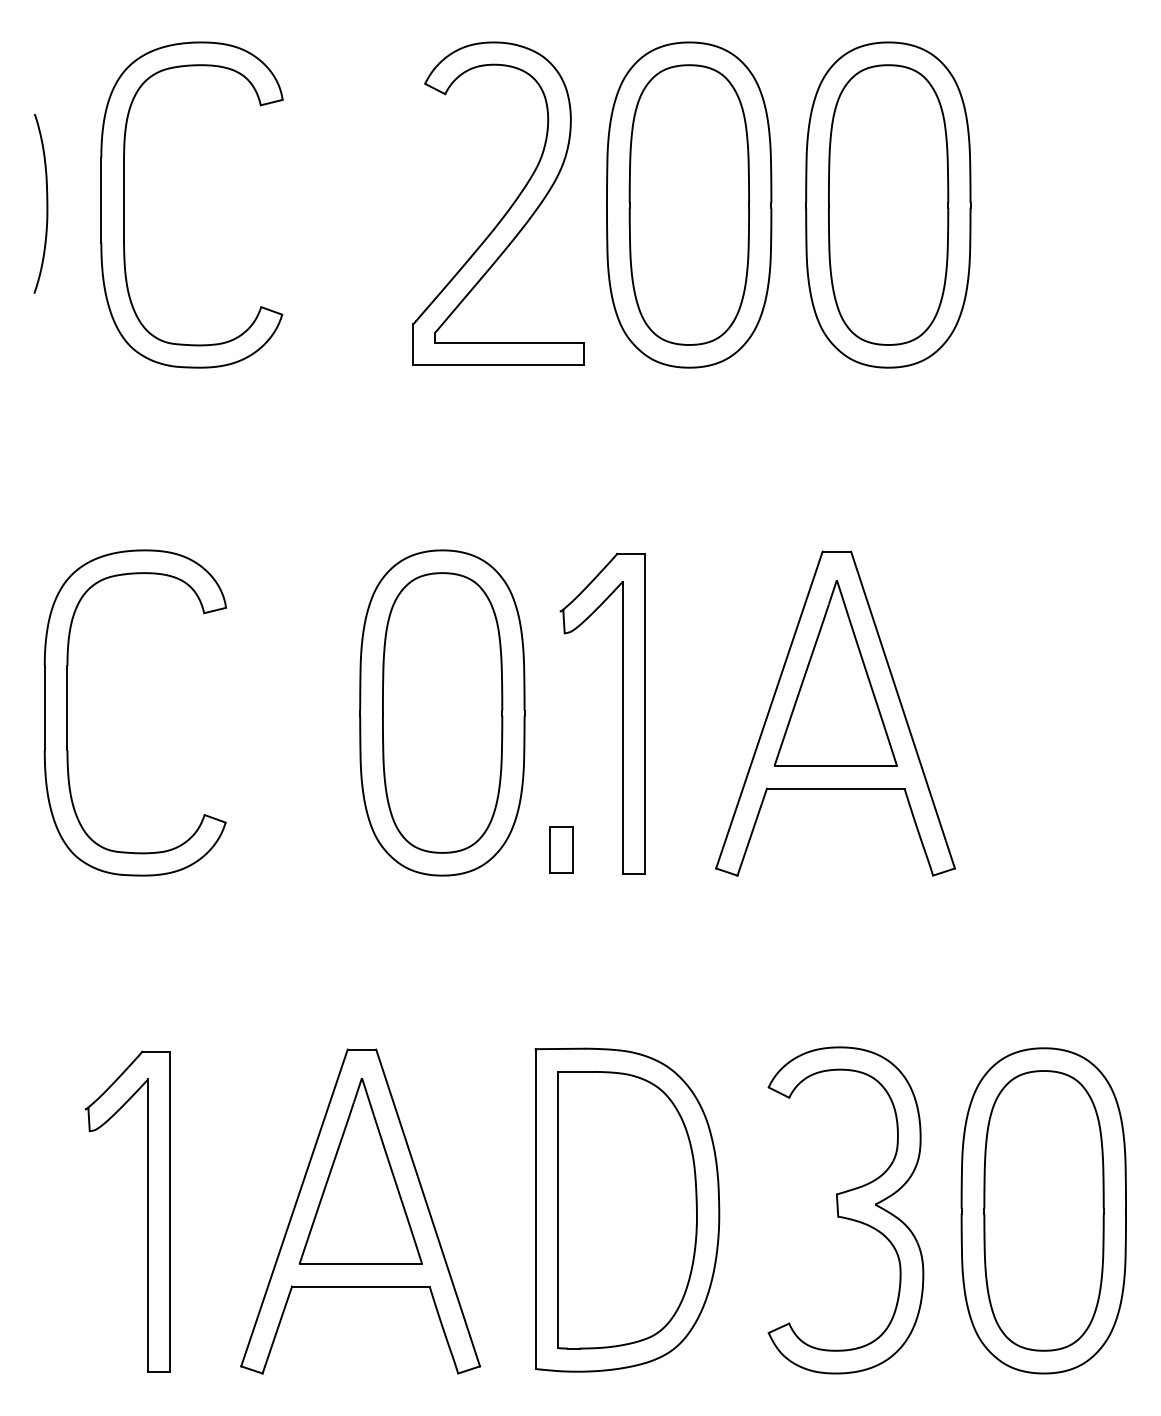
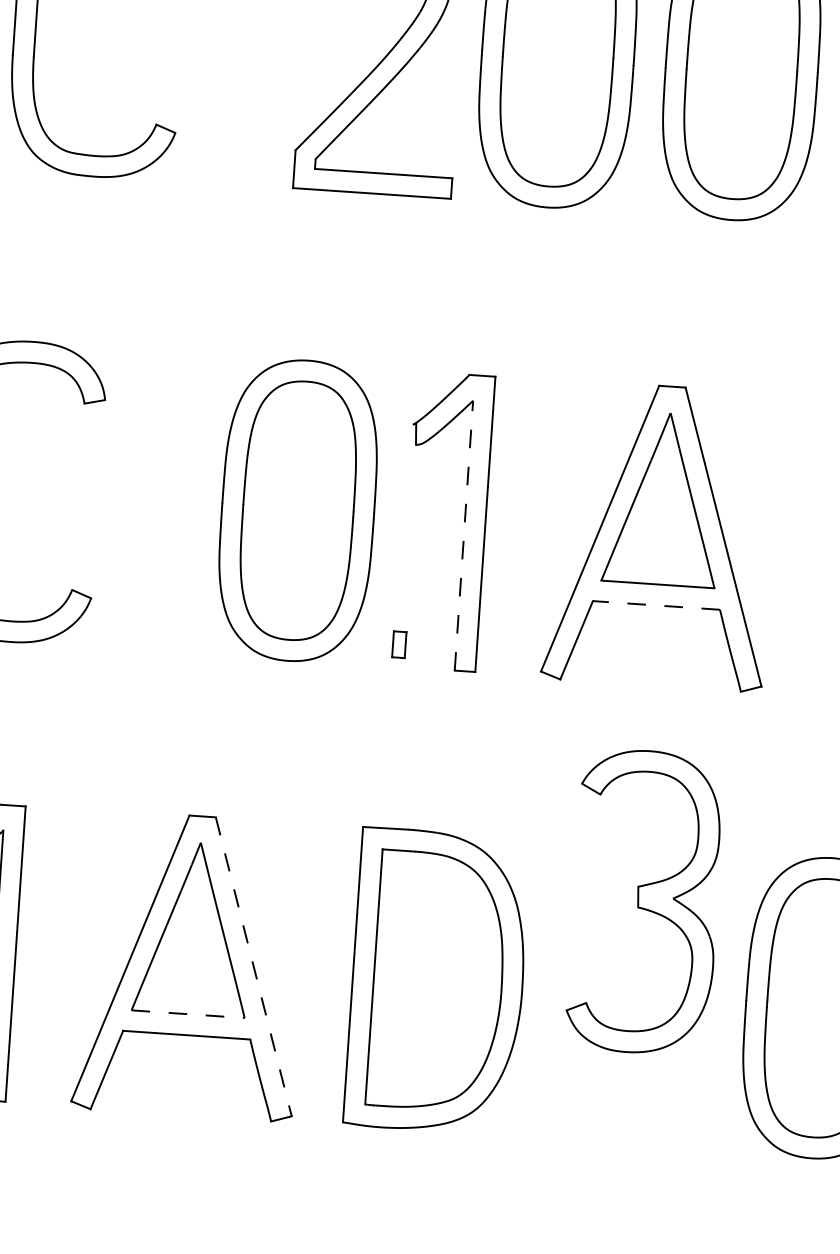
line: (623, 727) -> (464, 535), solid -> dashed
line: (835, 788) -> (656, 605), solid -> dashed
part: (561, 849) -> (399, 644), size x0.6
line: (428, 1208) -> (254, 967), solid -> dashed
part: (845, 1210) -> (645, 902), moved
line: (361, 1263) -> (188, 1013), solid -> dashed

